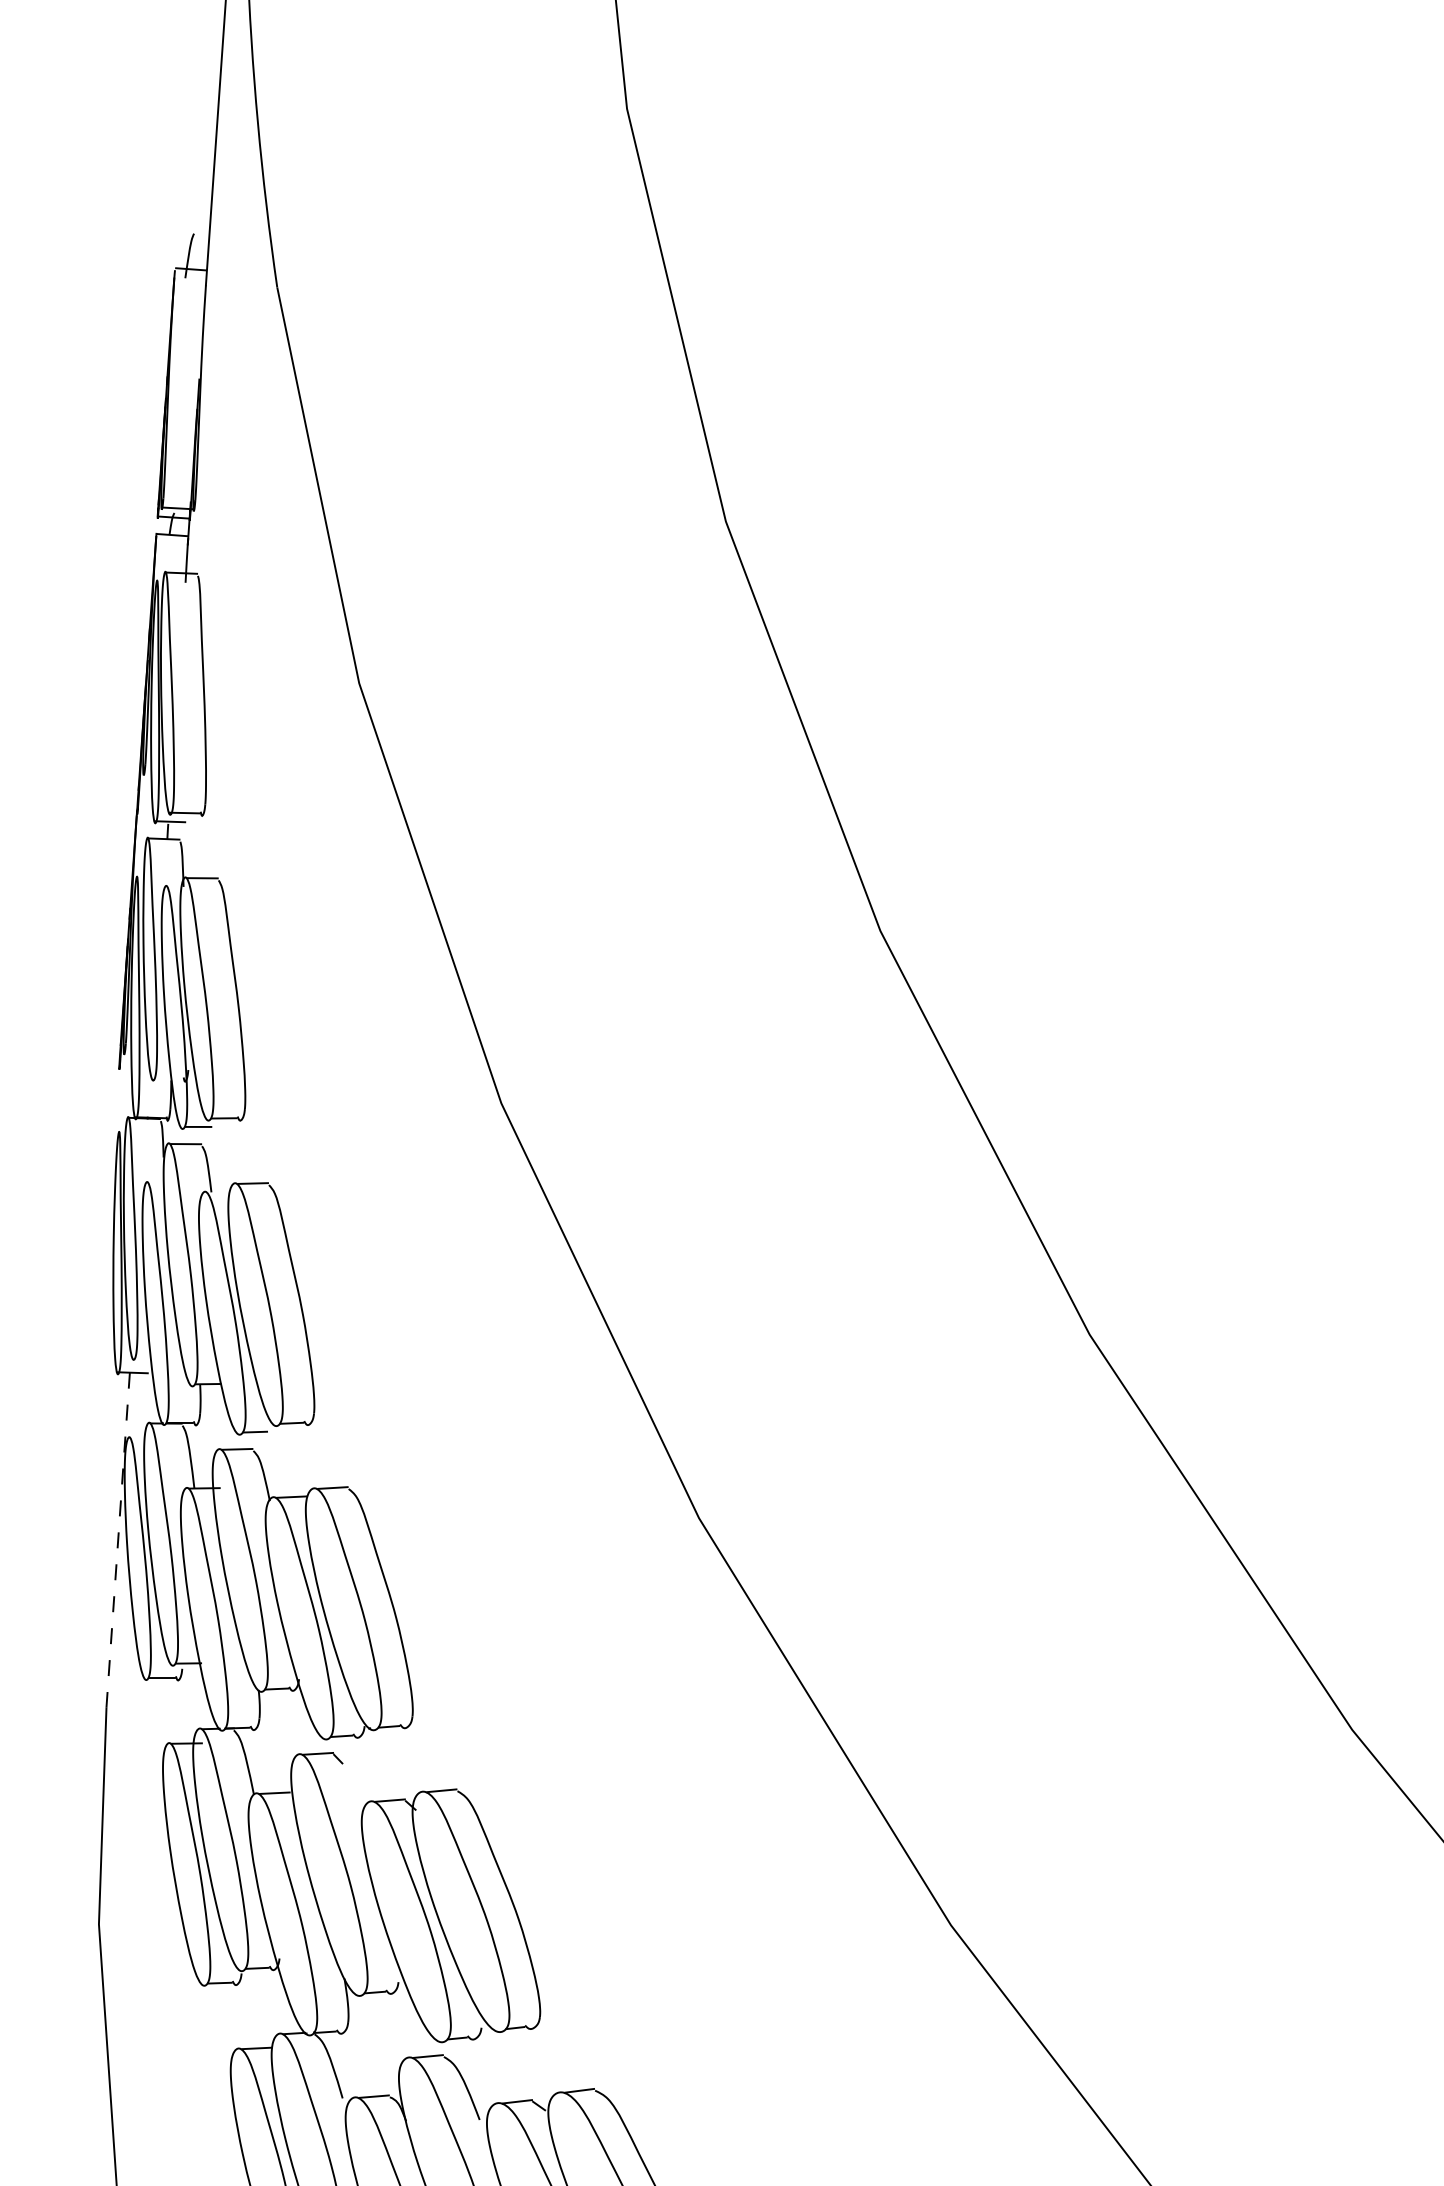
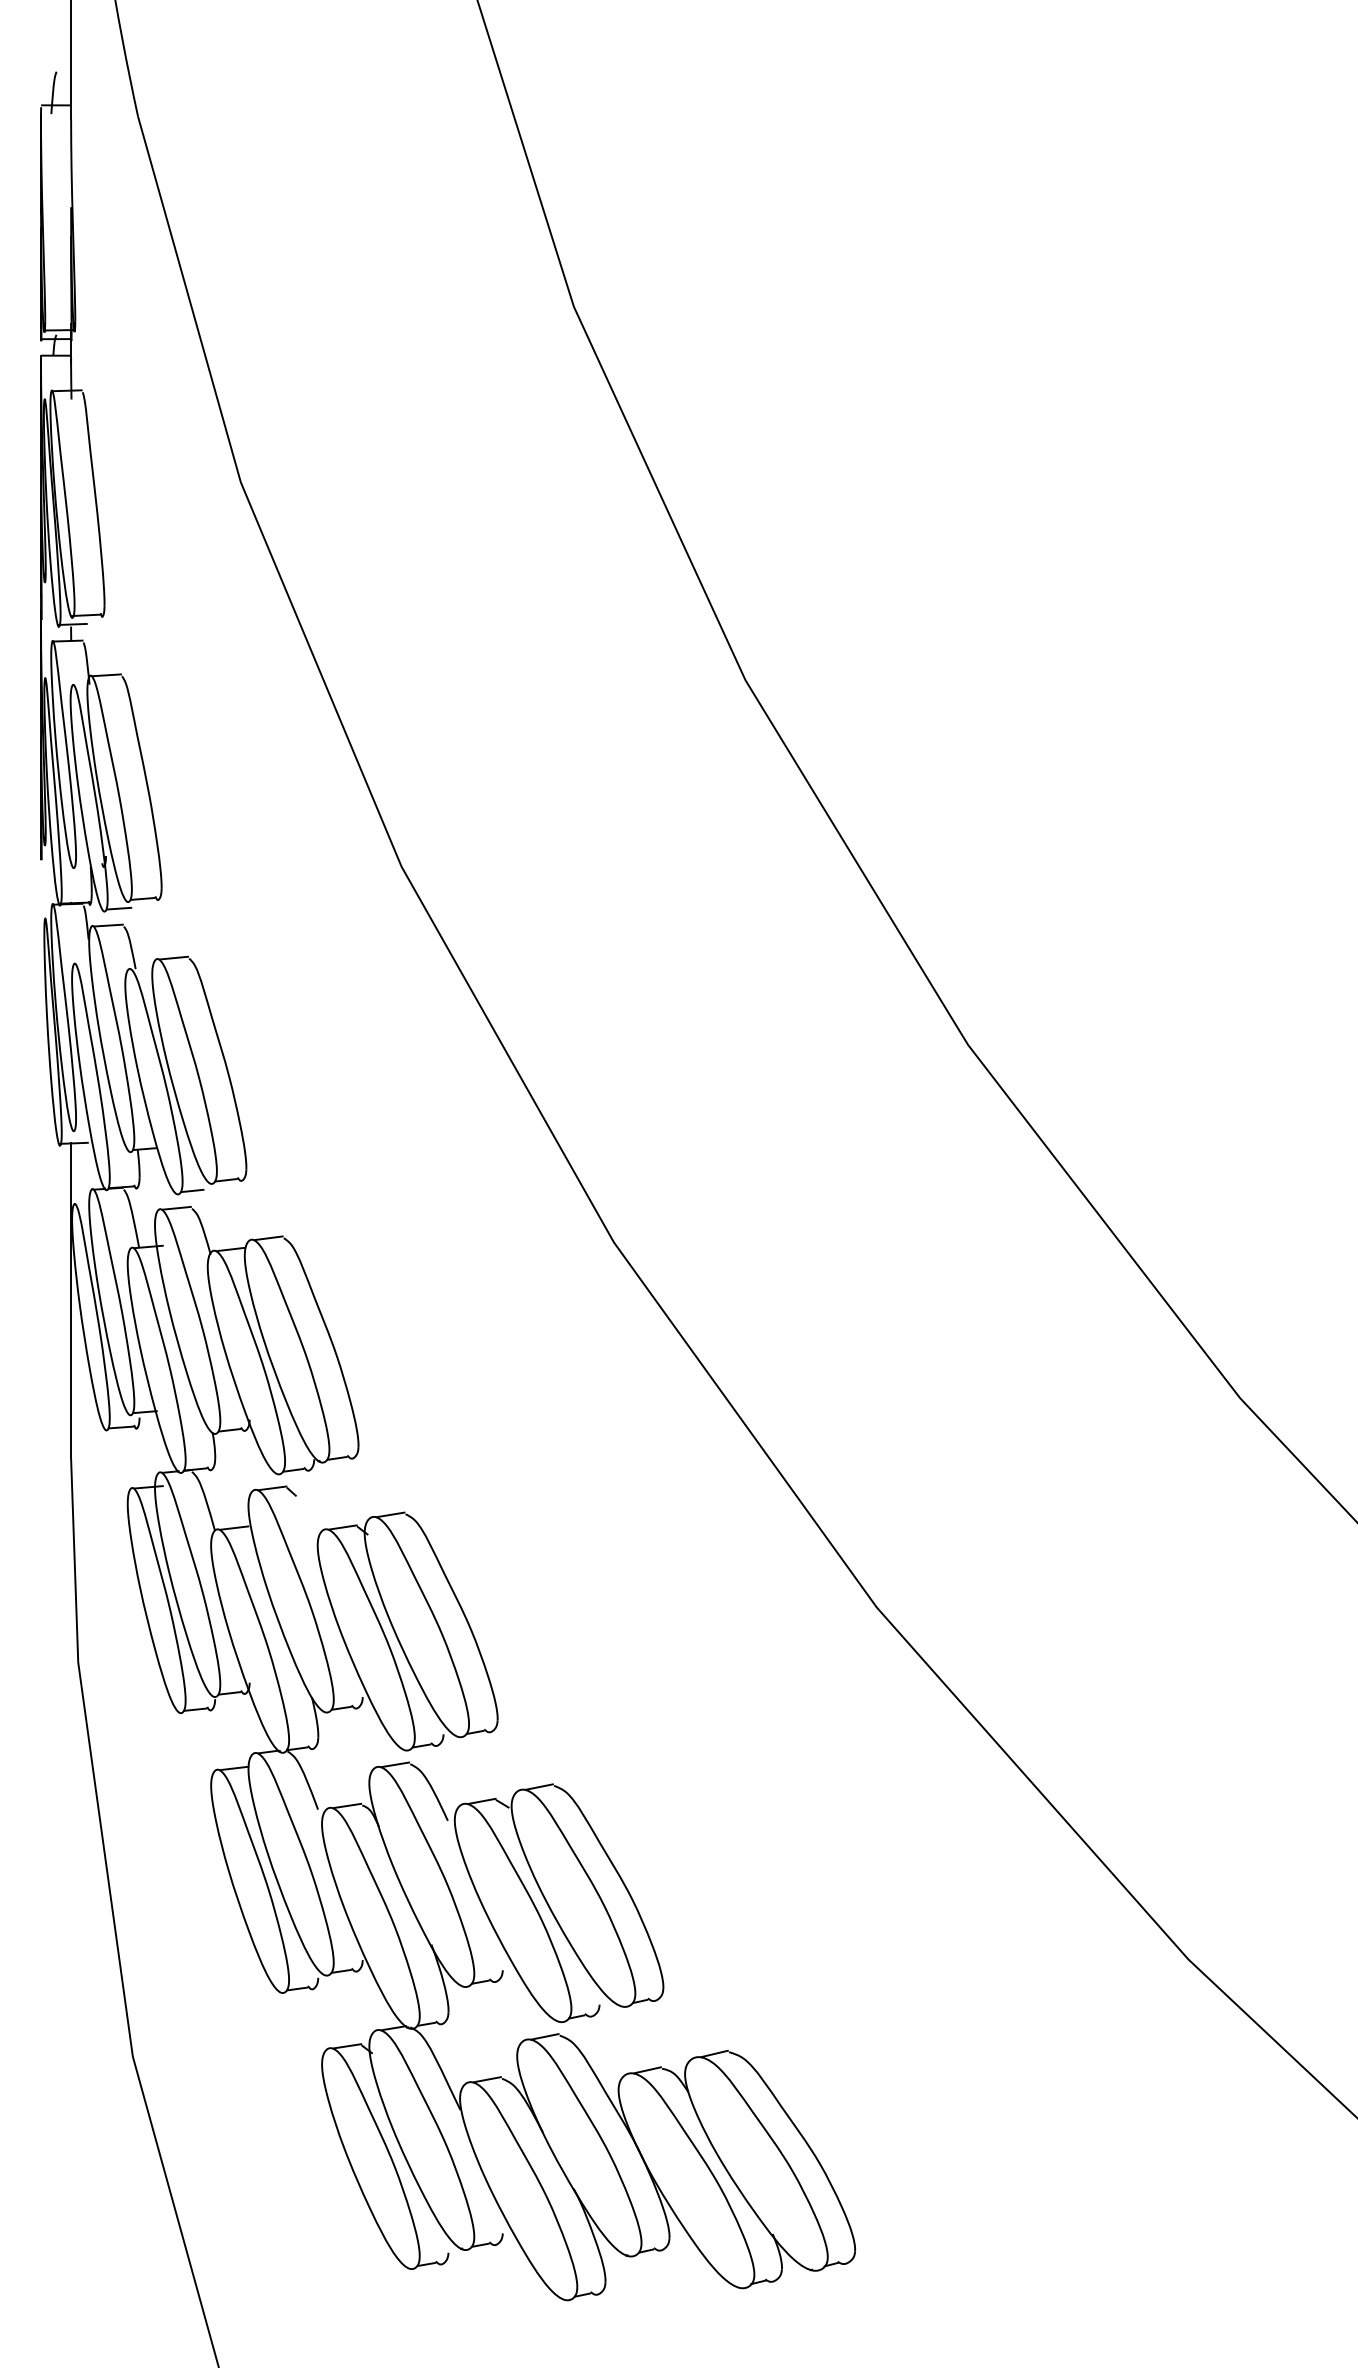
line: (118, 1539) -> (71, 1300), dashed -> solid

